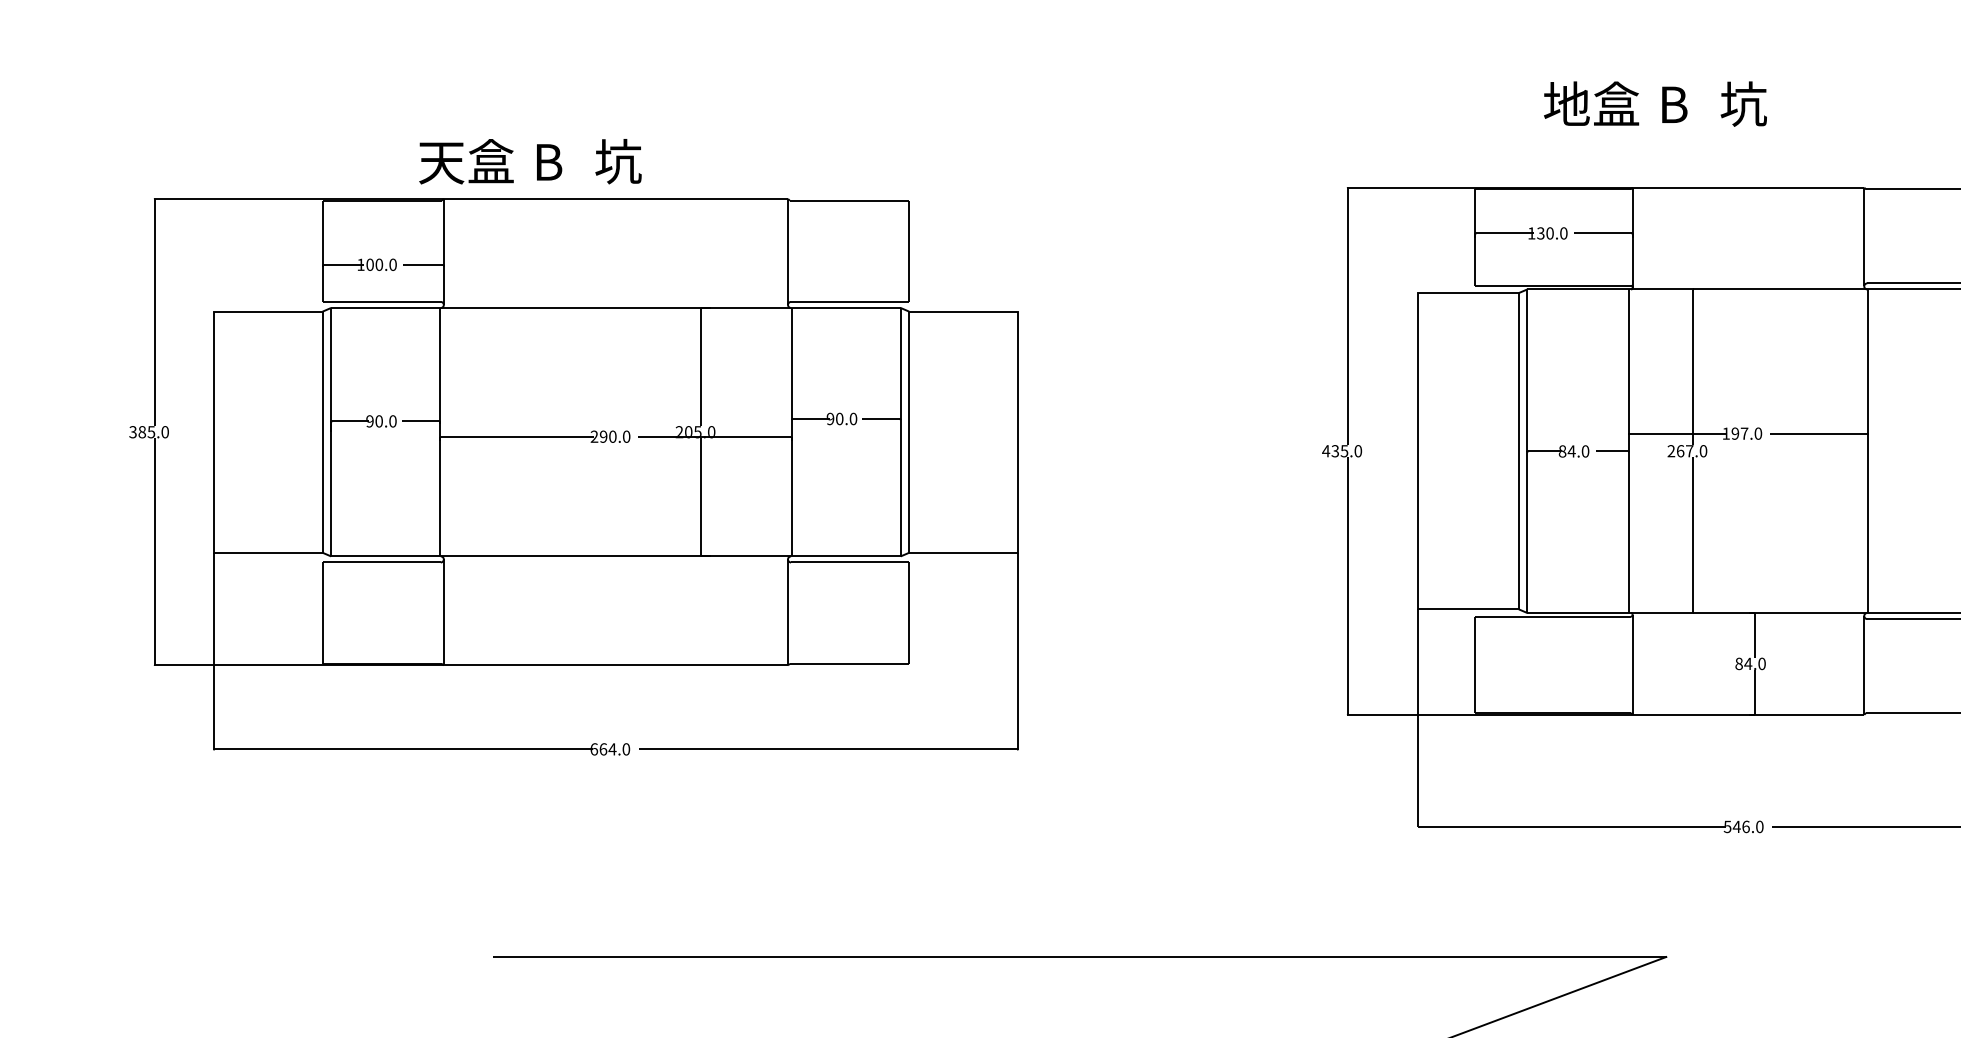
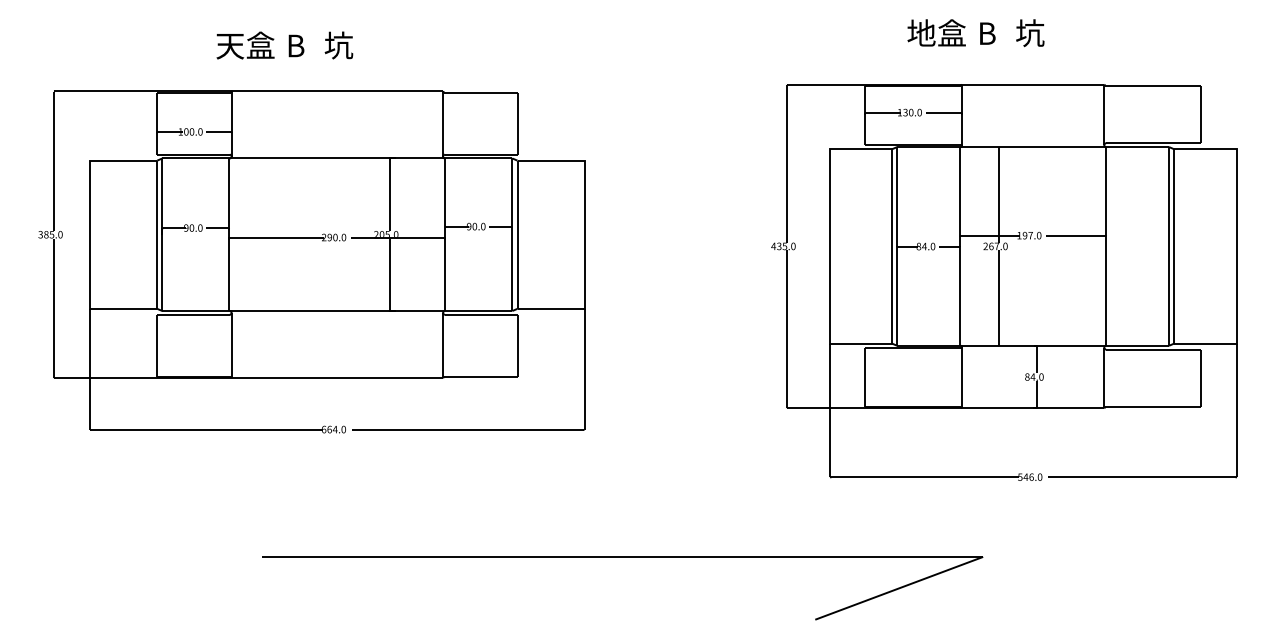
text: (529, 161) -> (284, 45), moved

